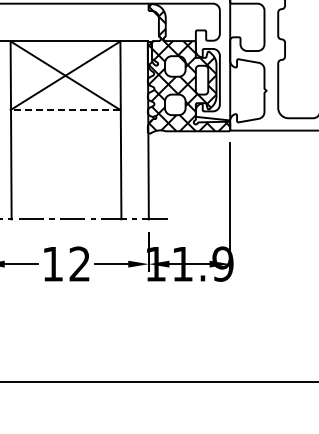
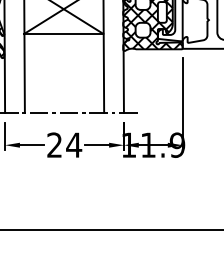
line: (65, 110) -> (63, 34), dashed -> solid
text: (66, 263) -> (64, 144), 12 -> 24

